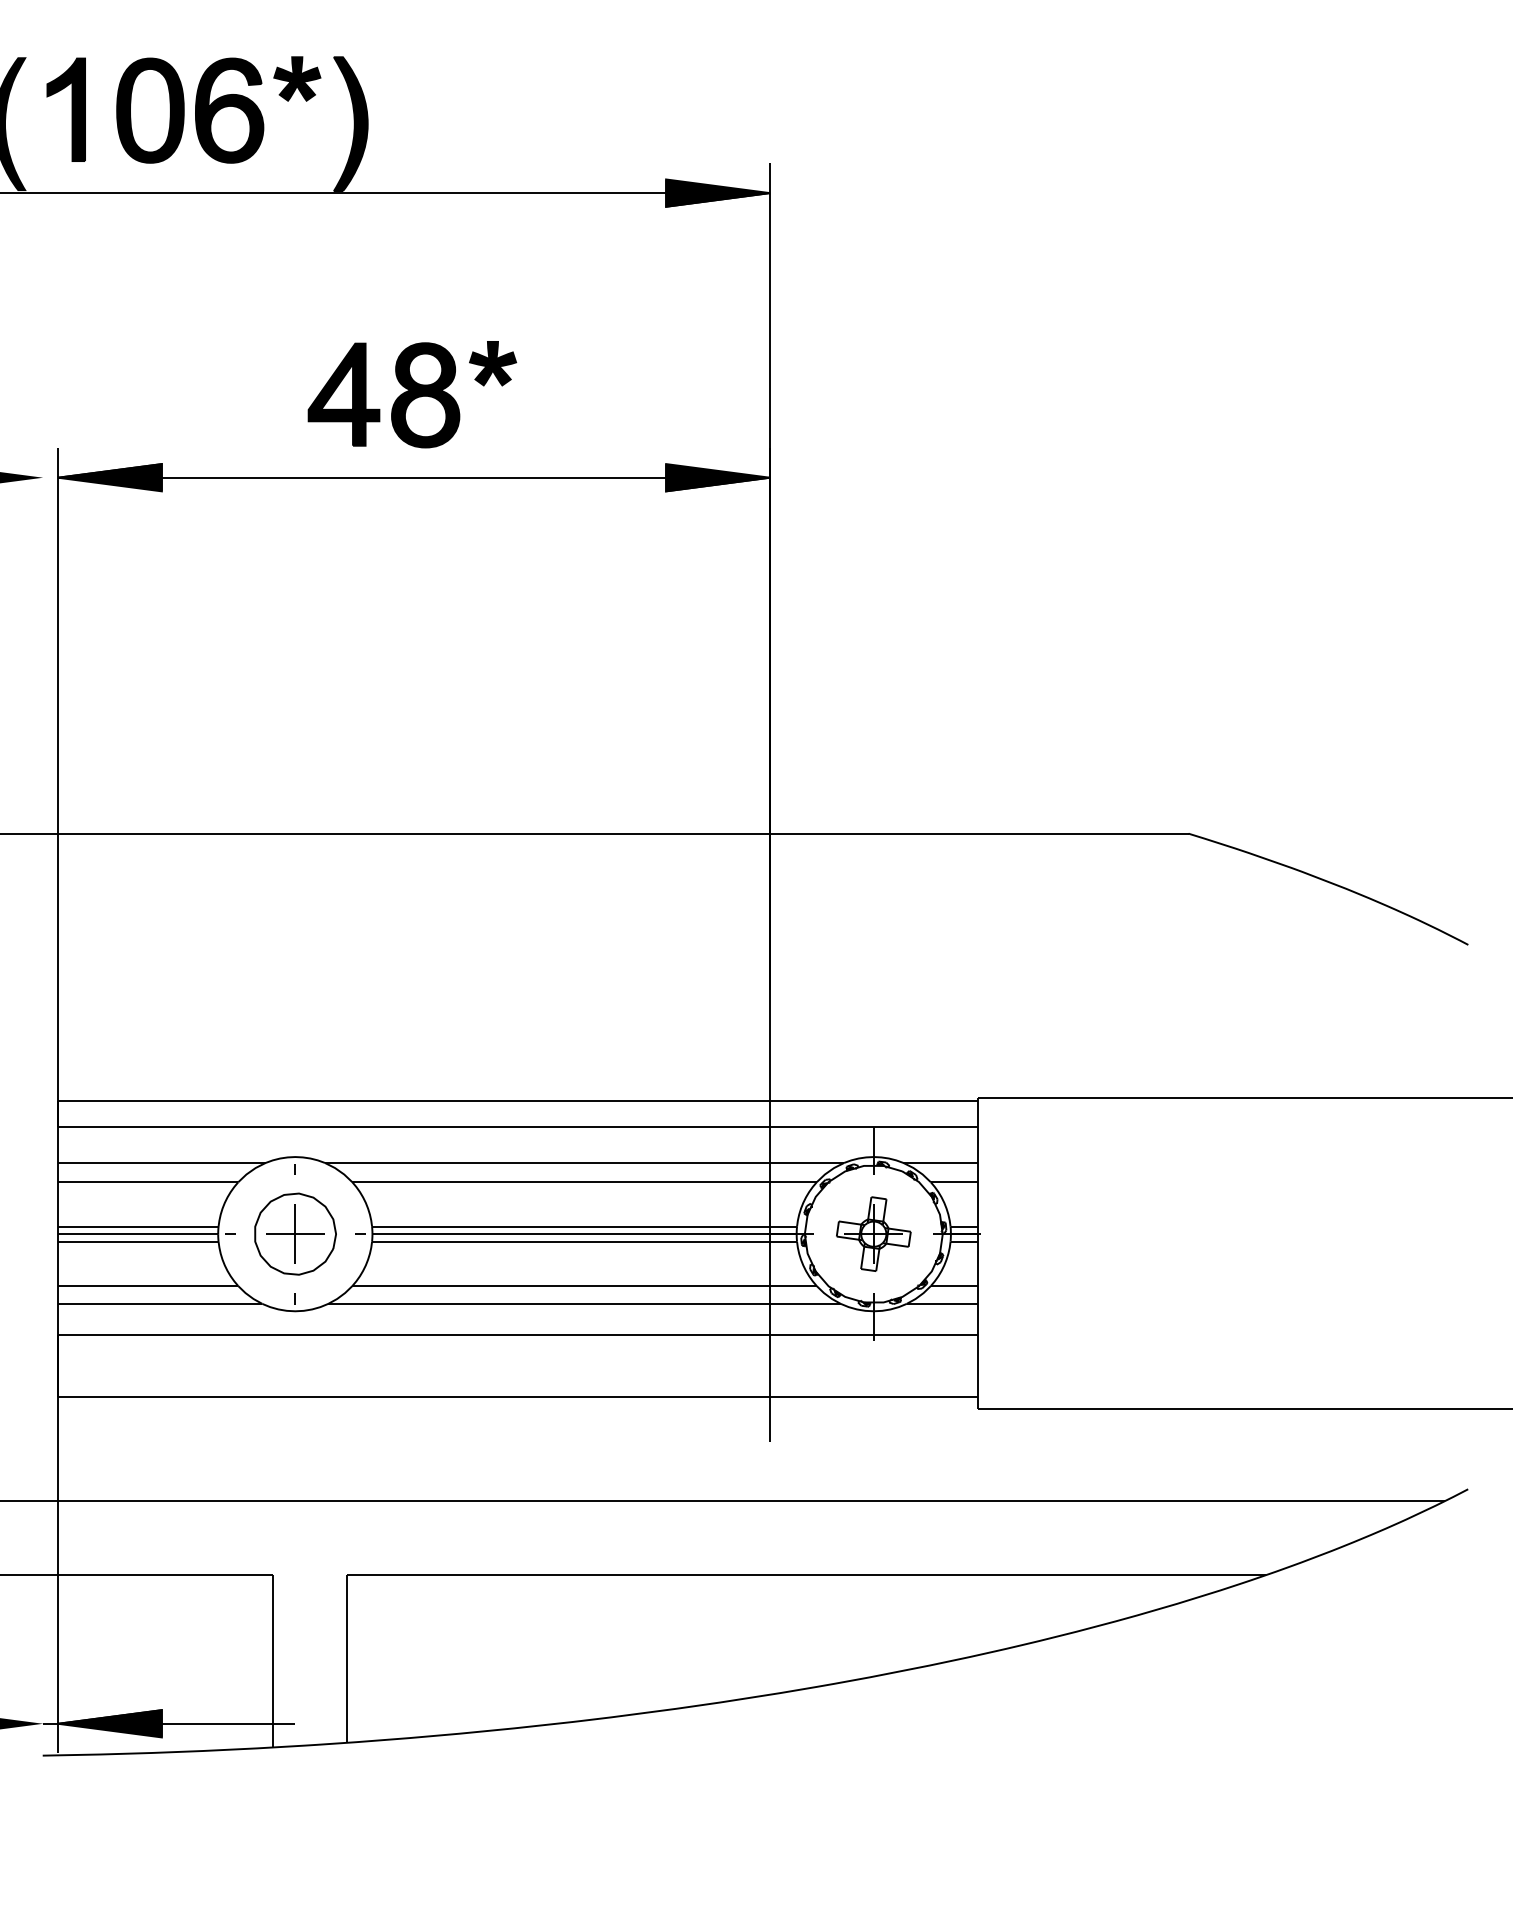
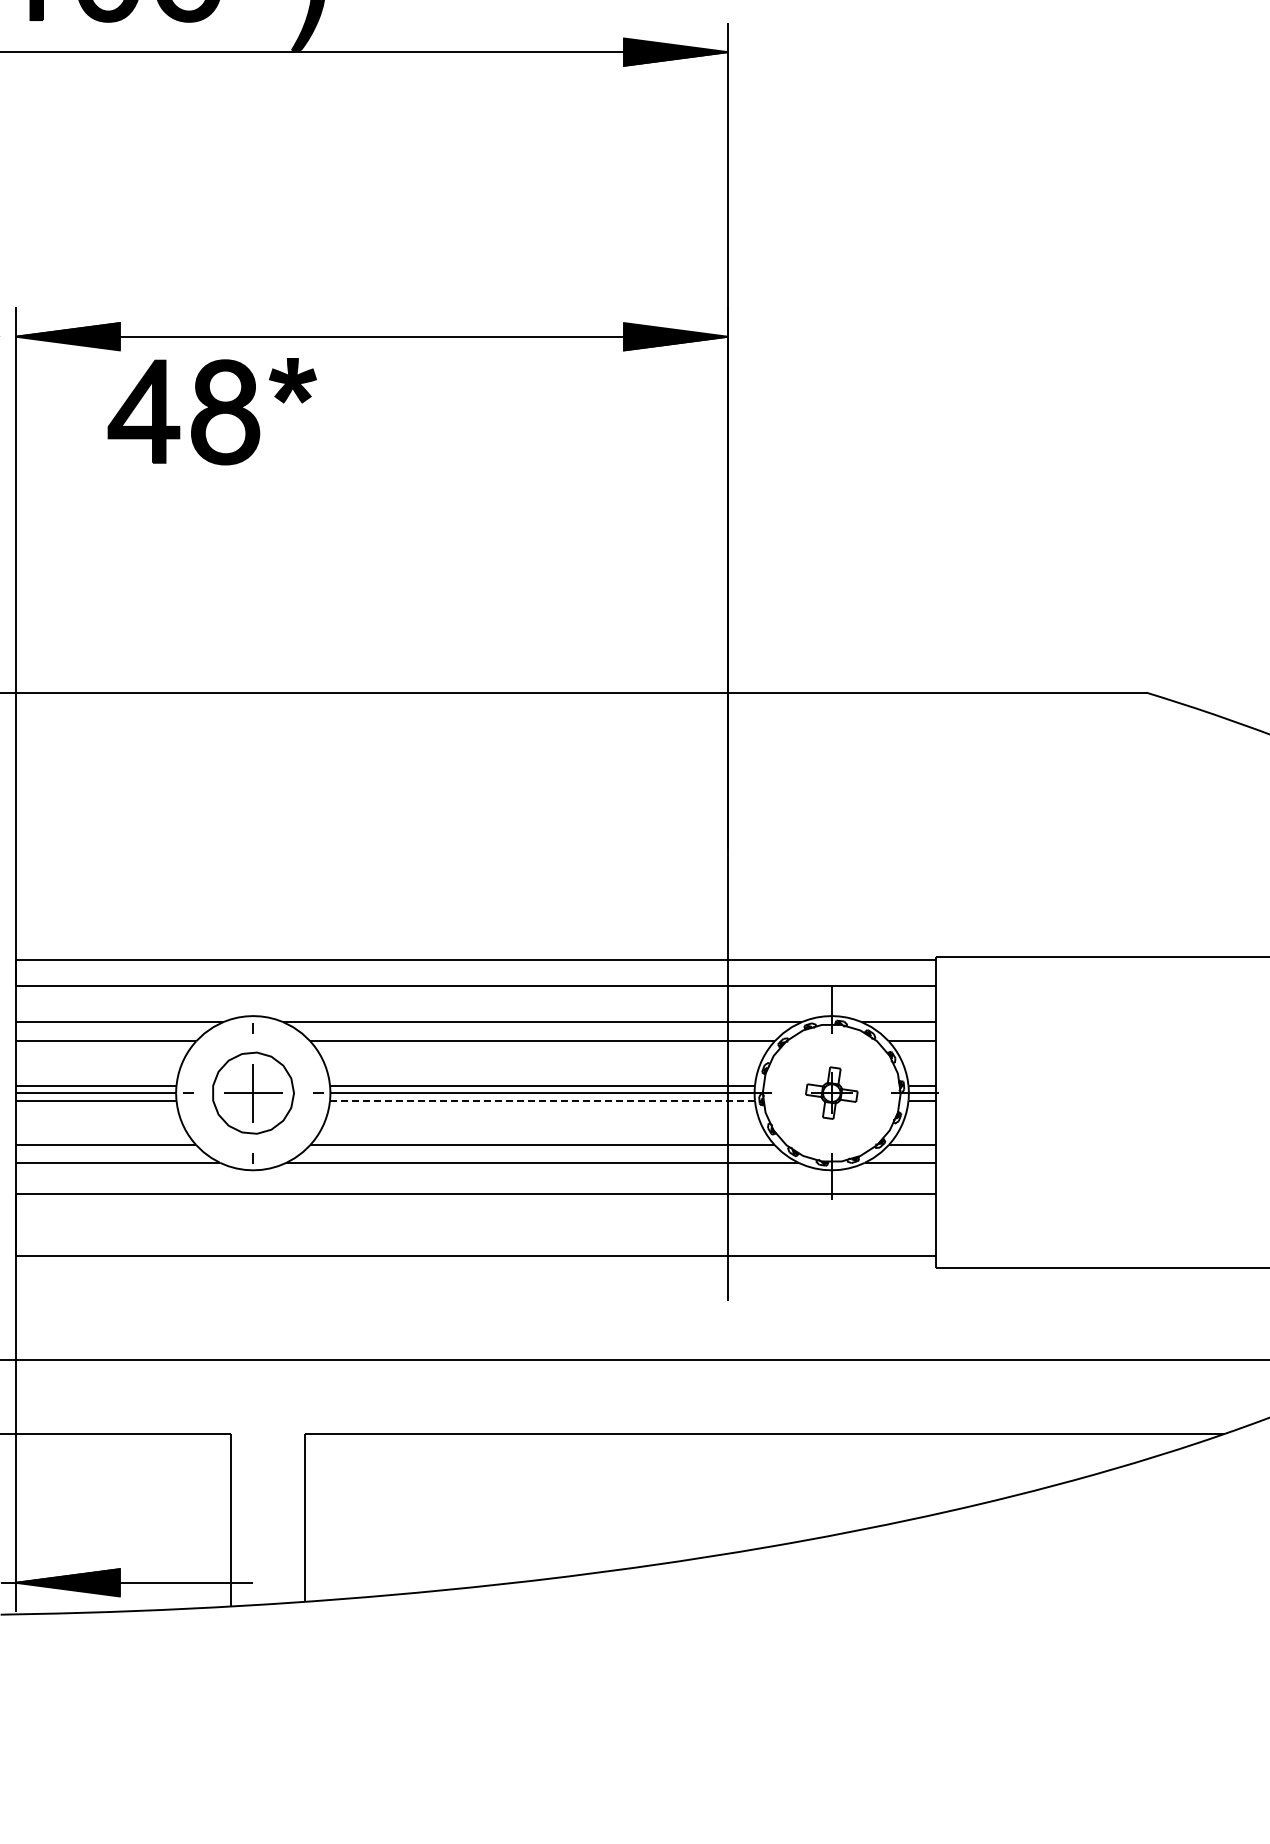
part: (412, 394) -> (212, 411), moved
part: (873, 1233) -> (831, 1092), size x0.7
line: (585, 1241) -> (543, 1100), solid -> dashed

